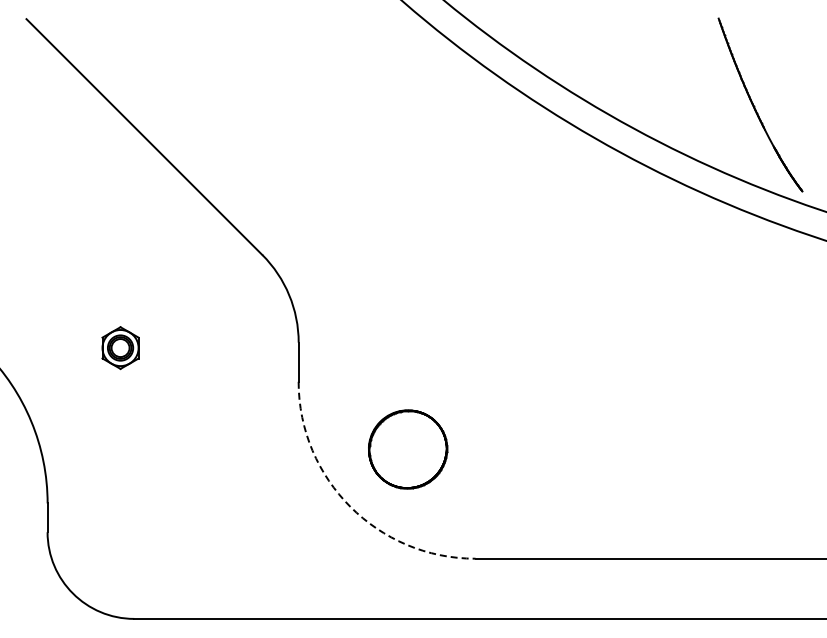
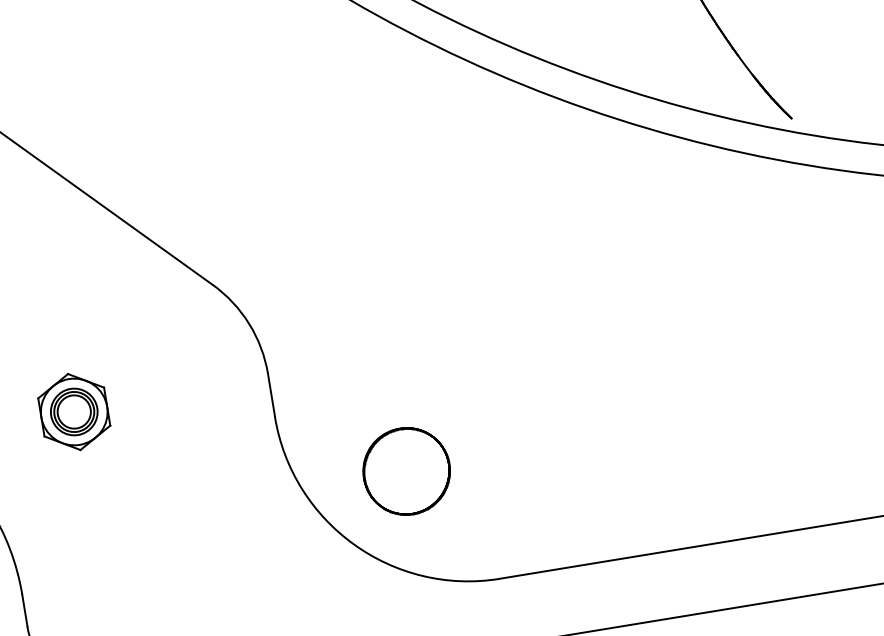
part: (120, 347) -> (74, 411), size x1.67
arc: (350, 506) -> (354, 544), dashed -> solid

